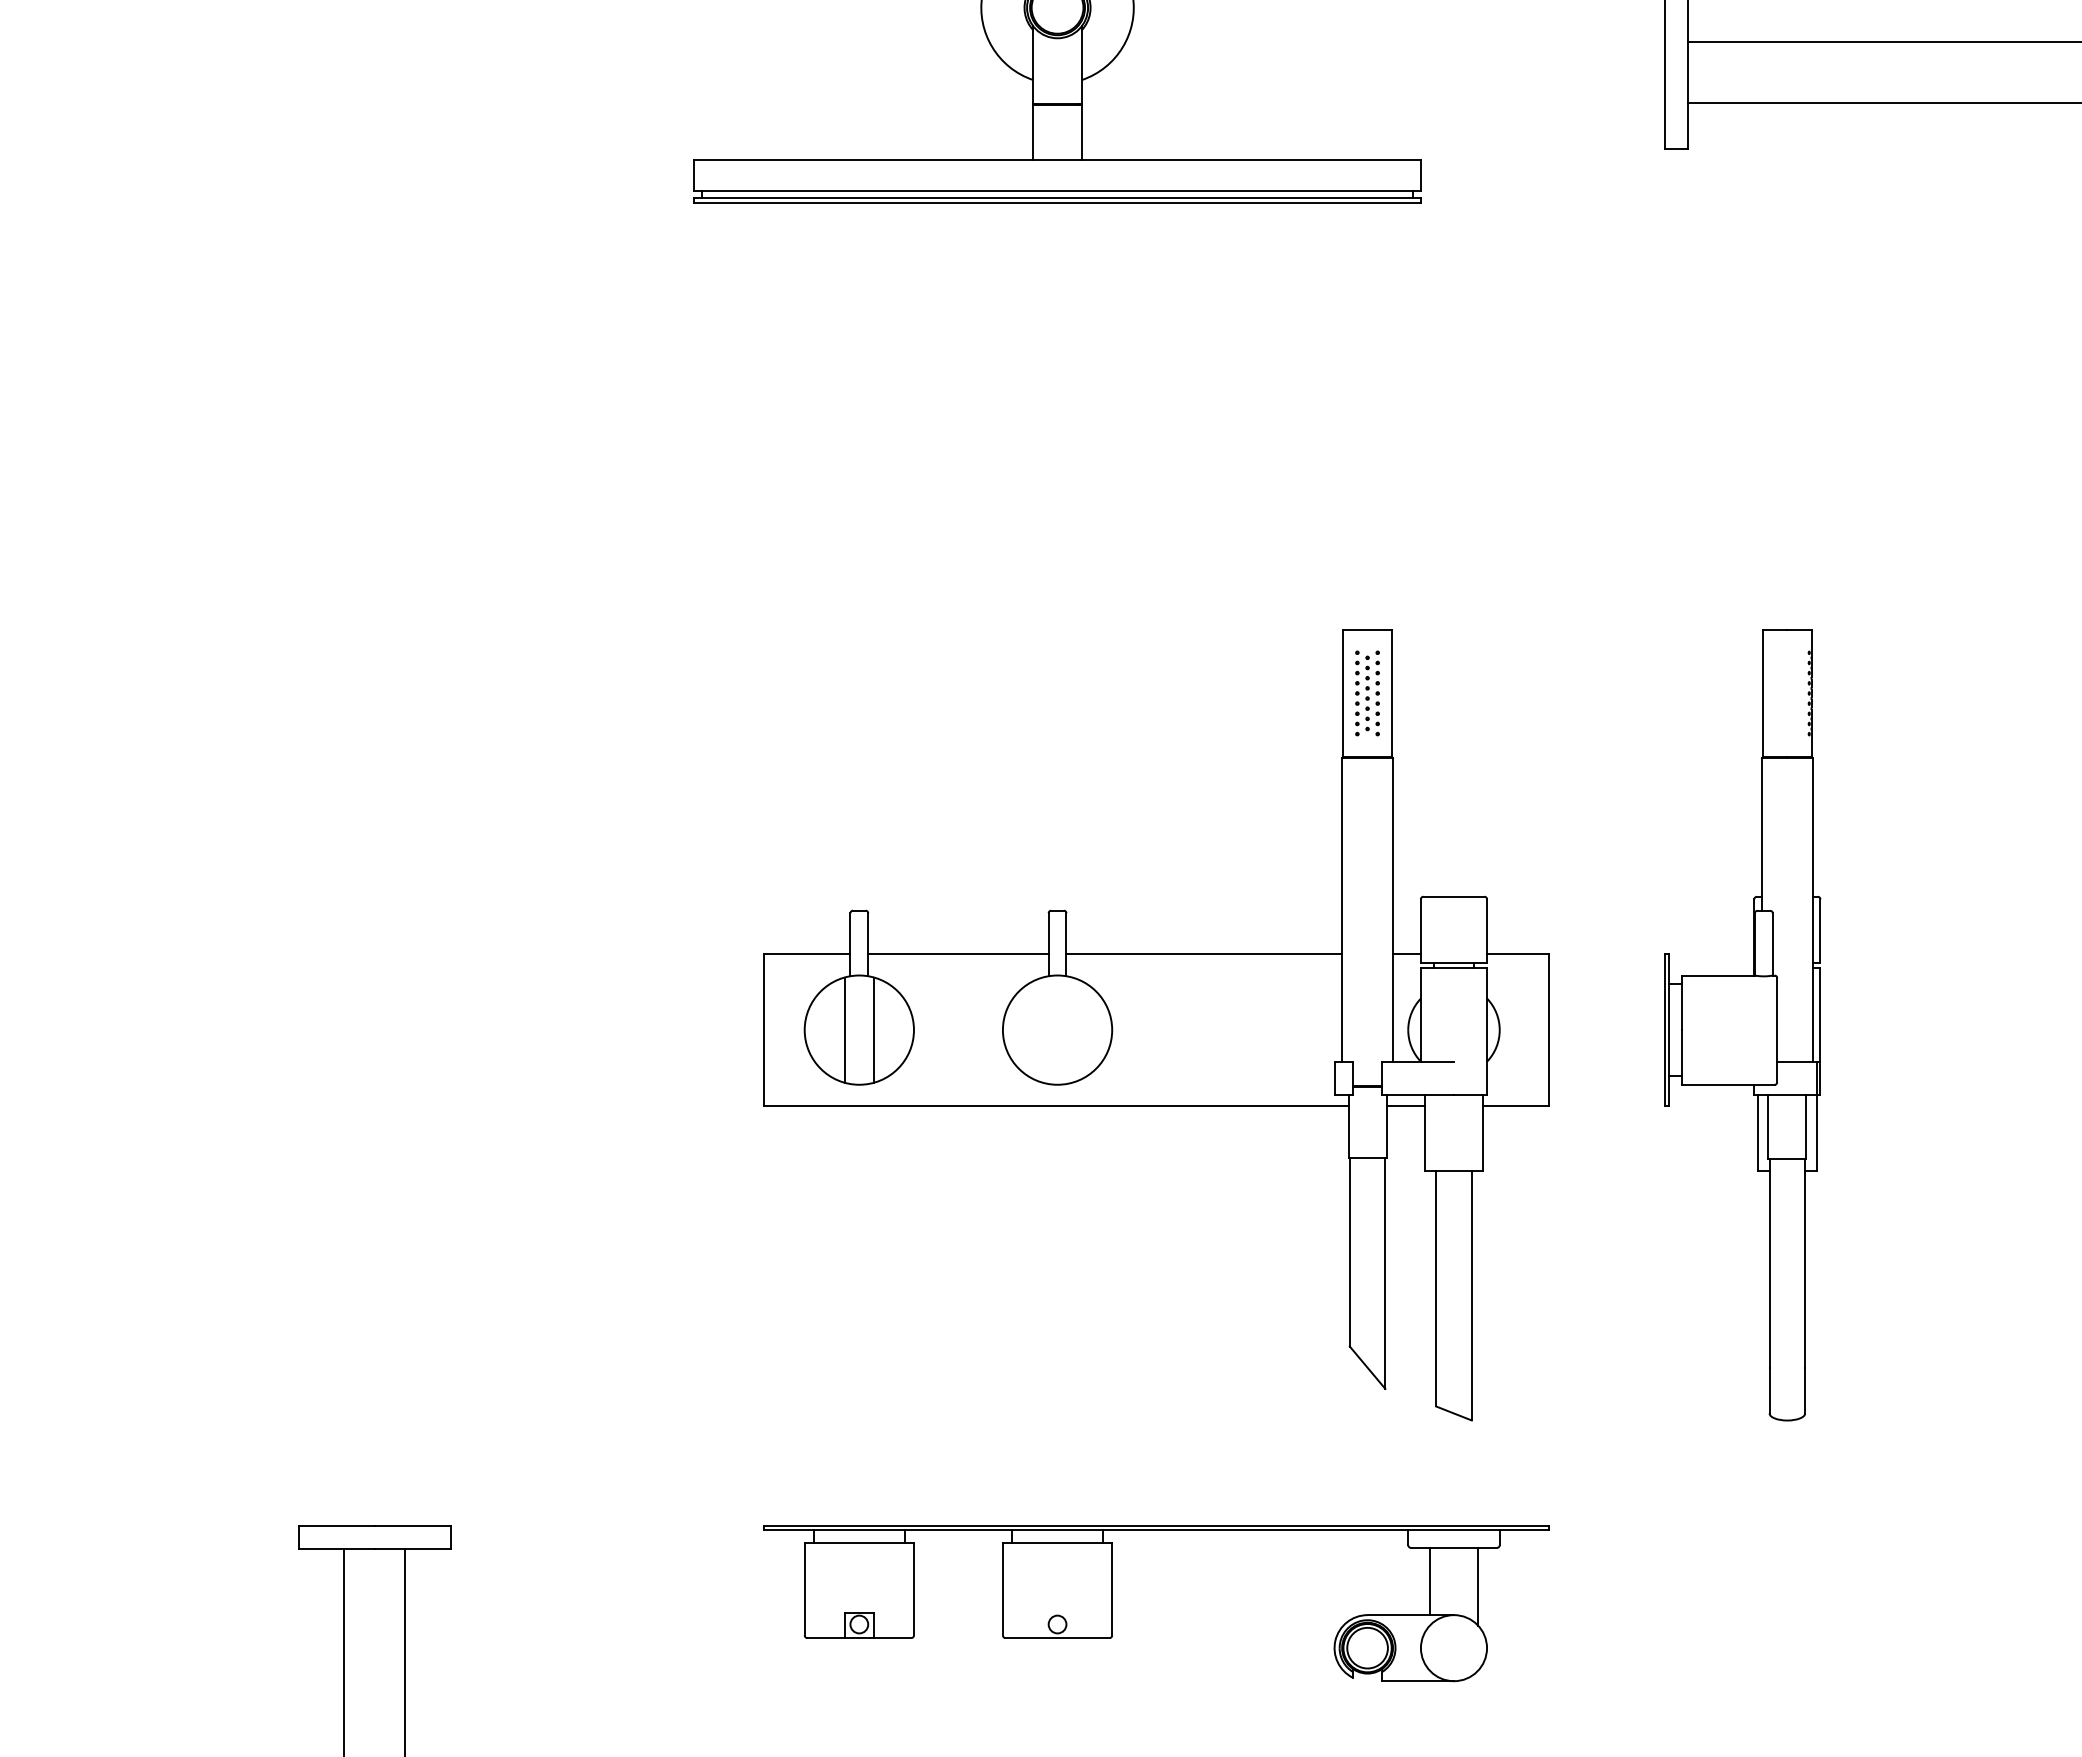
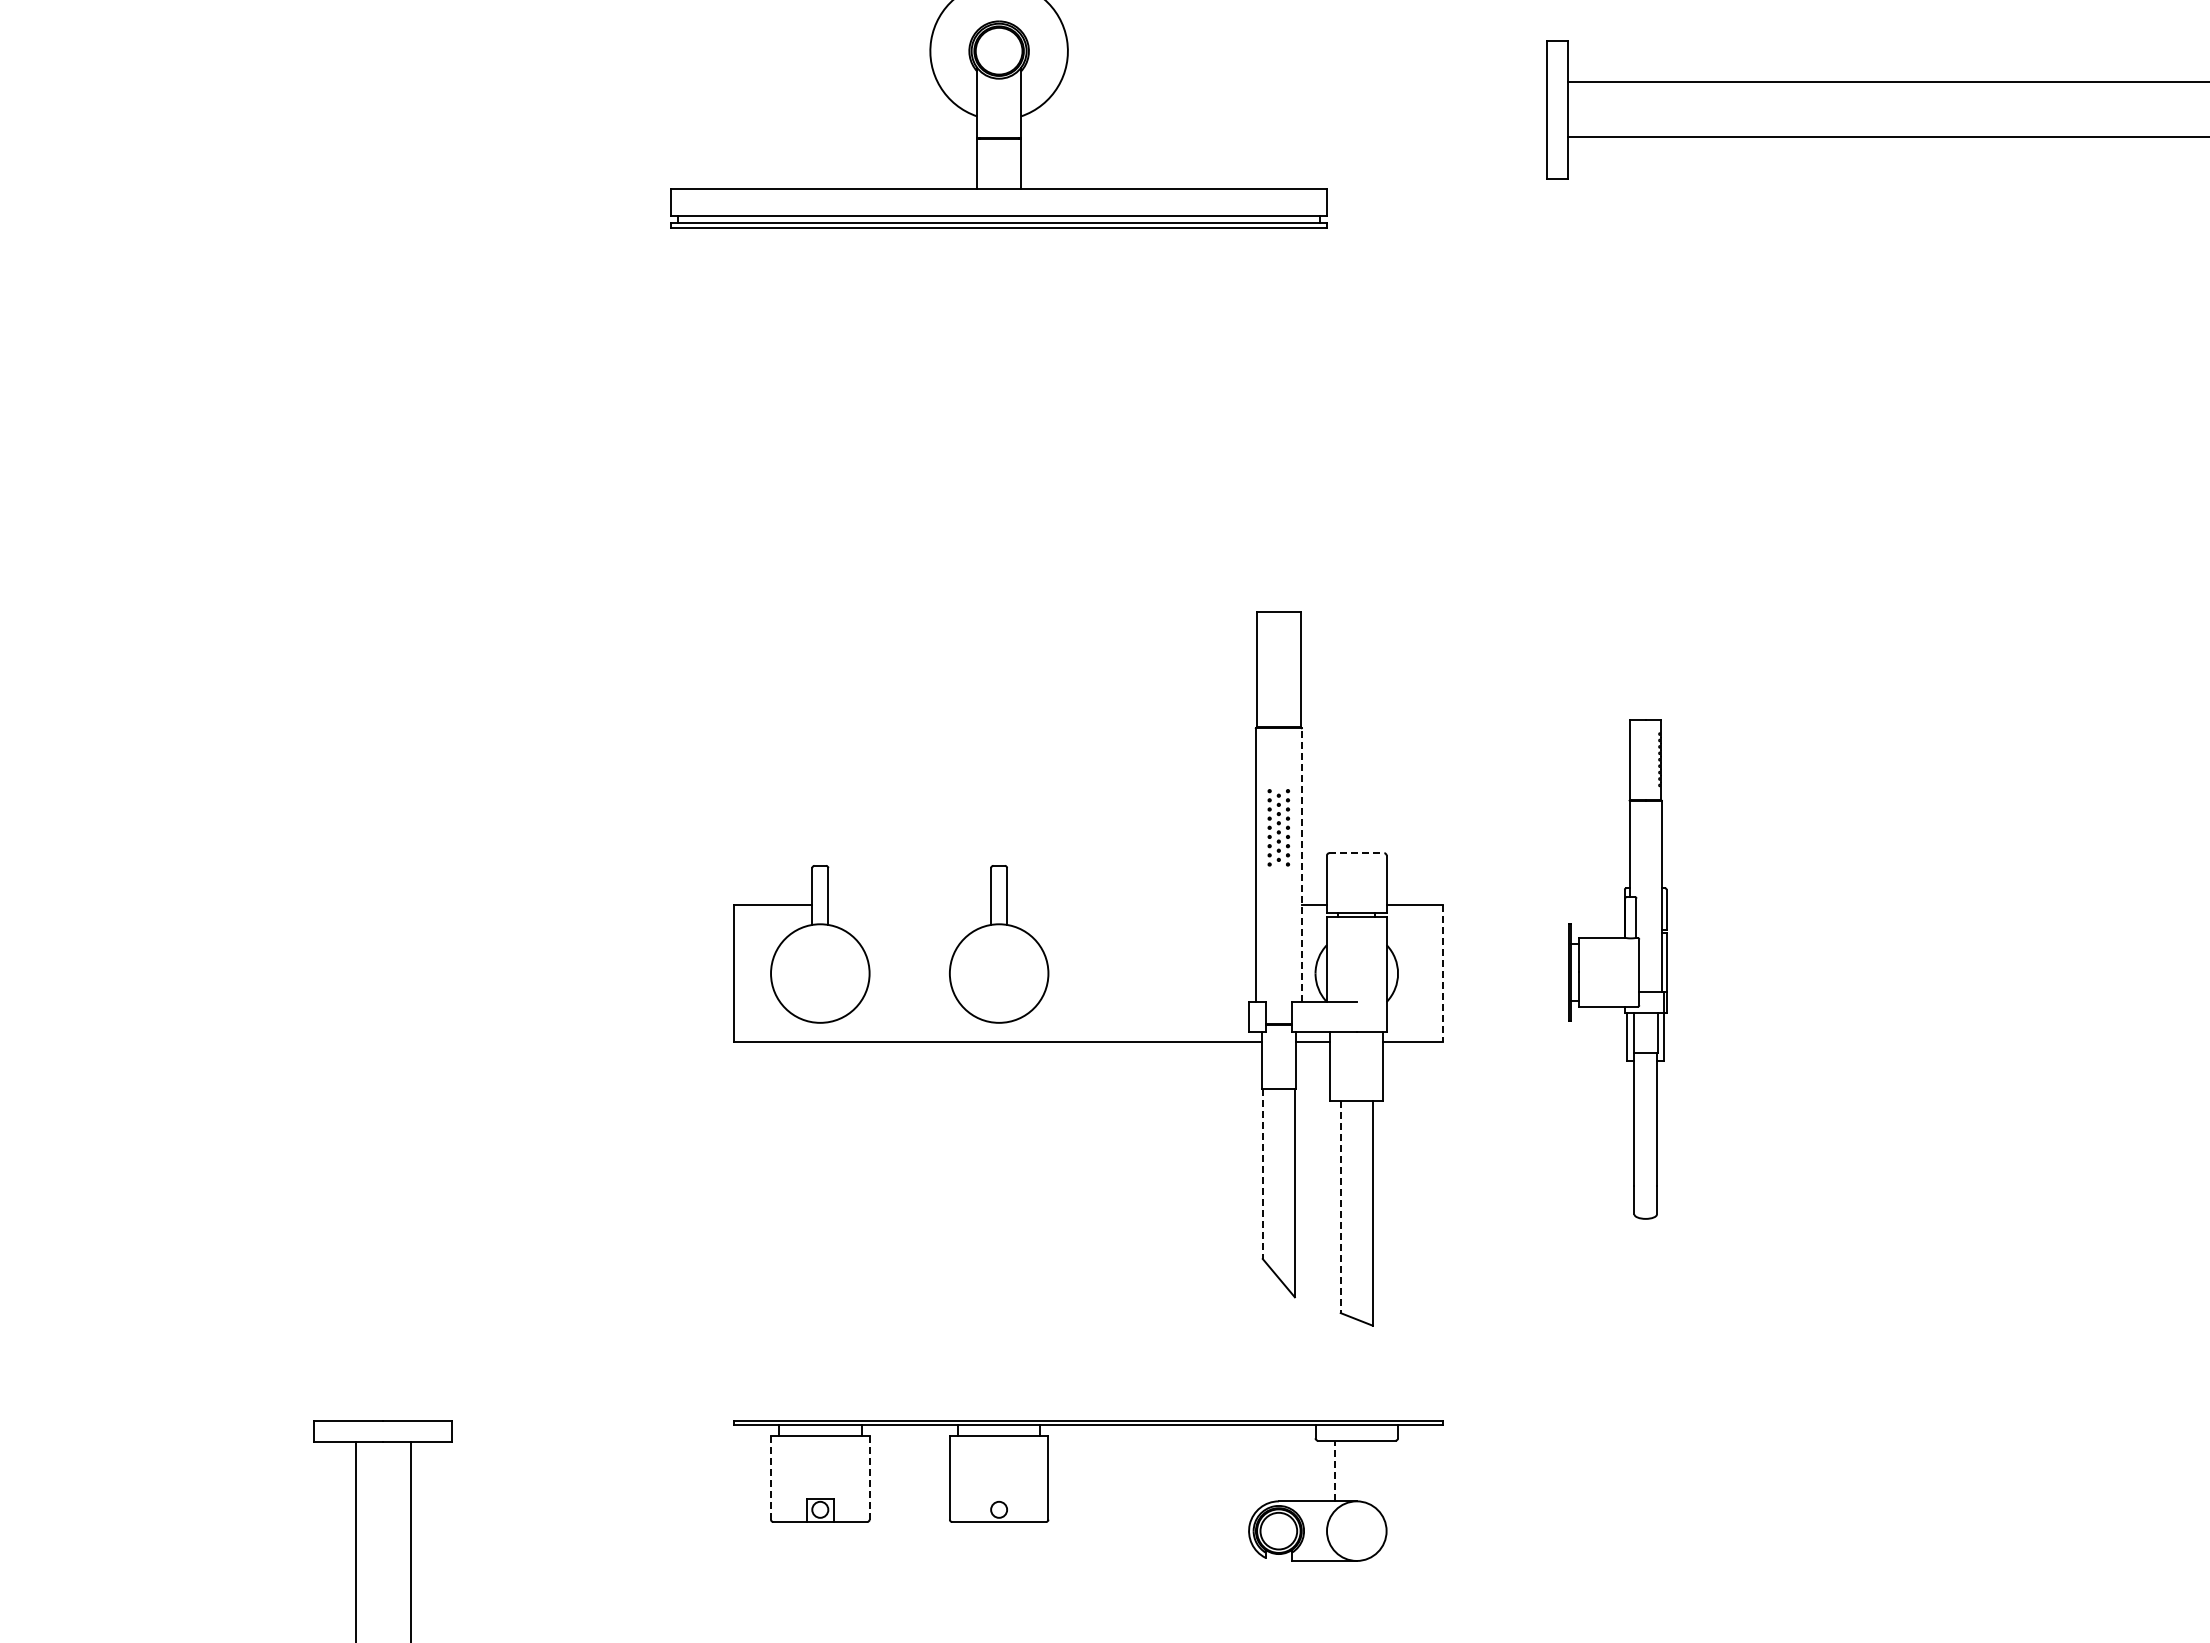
part: (1367, 693) -> (1278, 827), moved
line: (1453, 897) -> (1356, 853), solid -> dashed
line: (1392, 910) -> (1301, 865), solid -> dashed
line: (958, 953) -> (909, 904), removed
line: (1204, 953) -> (1131, 904), removed
part: (1742, 1025) -> (1617, 969), size x0.7
line: (845, 1030) -> (807, 973), removed
line: (873, 1030) -> (833, 973), removed
line: (1548, 1030) -> (1442, 973), solid -> dashed
line: (1349, 1252) -> (1262, 1174), solid -> dashed
line: (1435, 1289) -> (1340, 1207), solid -> dashed
line: (1430, 1580) -> (1335, 1470), solid -> dashed
line: (1478, 1586) -> (1378, 1475), removed
line: (805, 1588) -> (771, 1477), solid -> dashed
line: (913, 1588) -> (869, 1477), solid -> dashed

